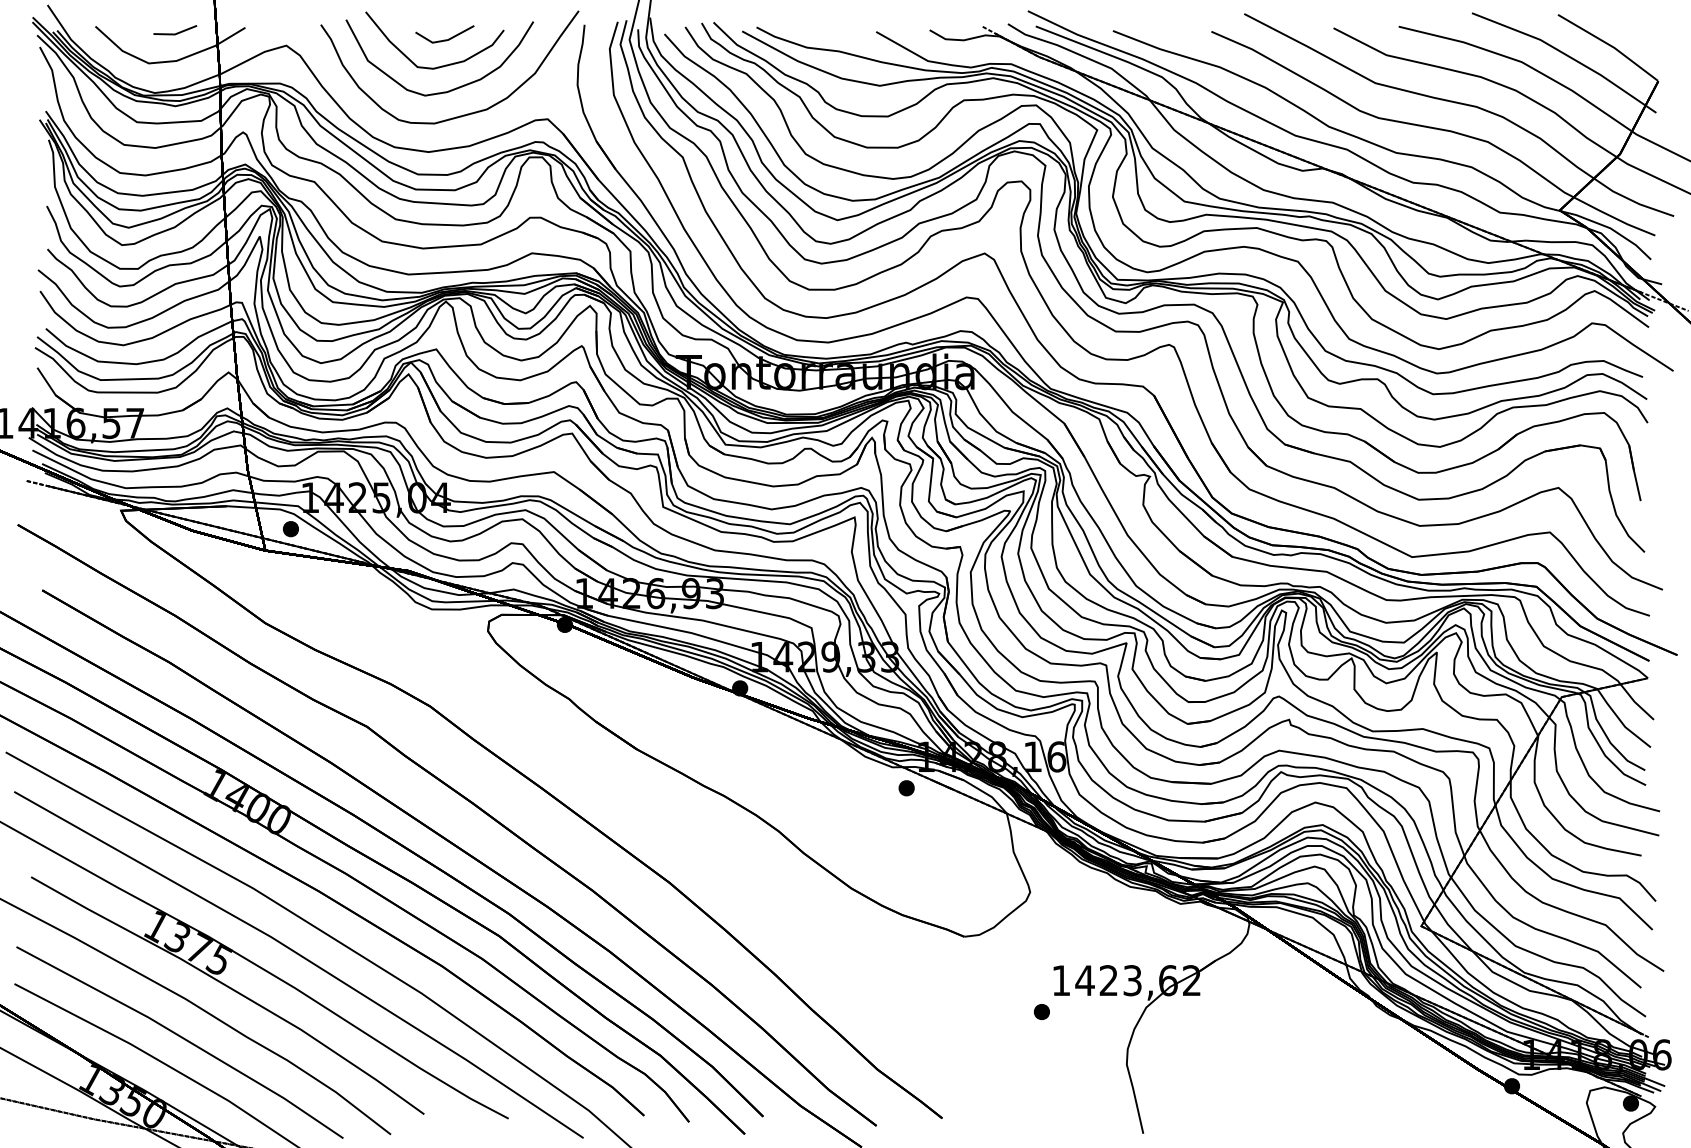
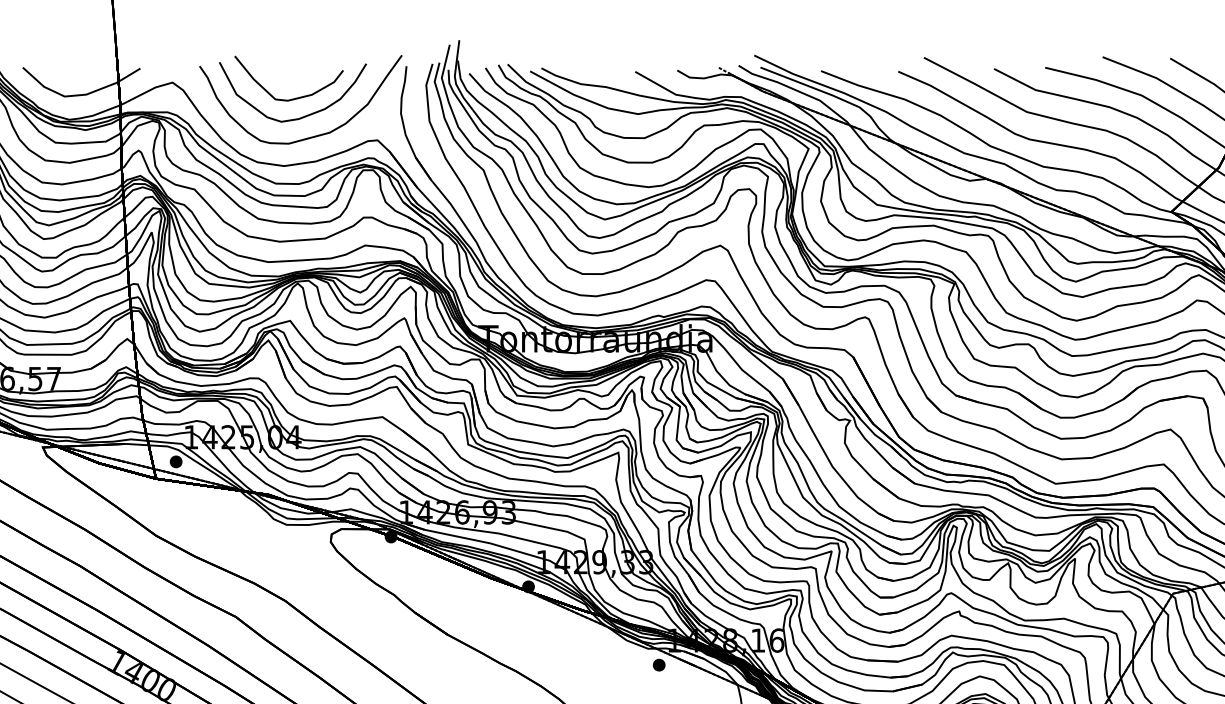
line: (176, 32) -> (86, 72), removed
line: (444, 39) -> (296, 77), removed

